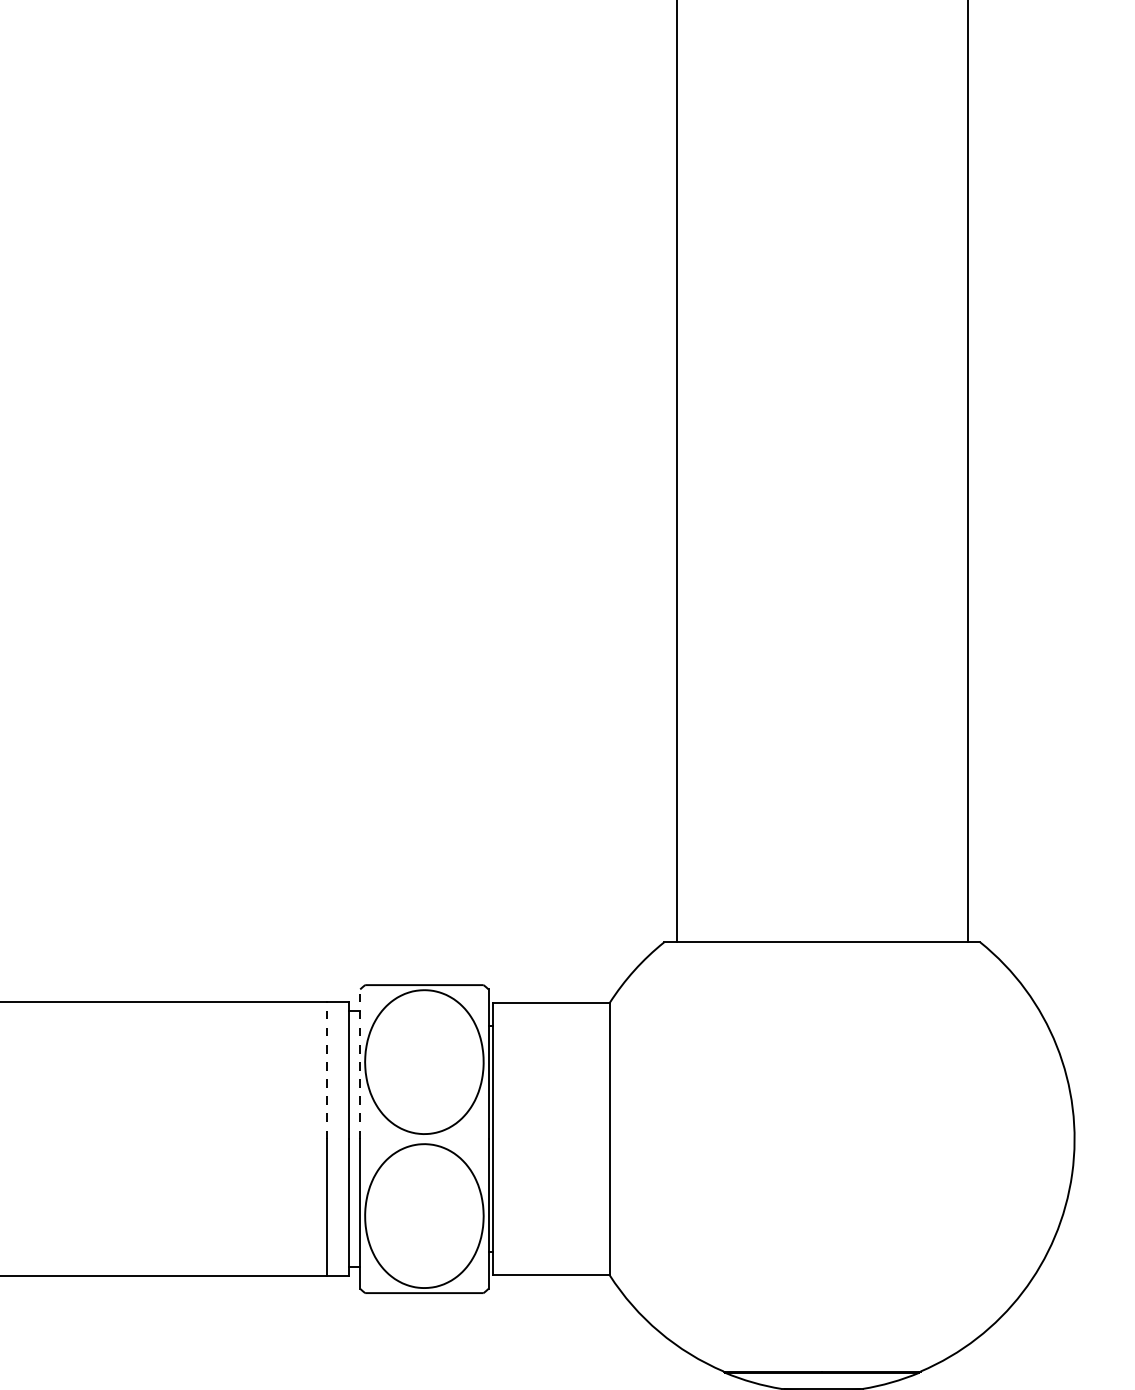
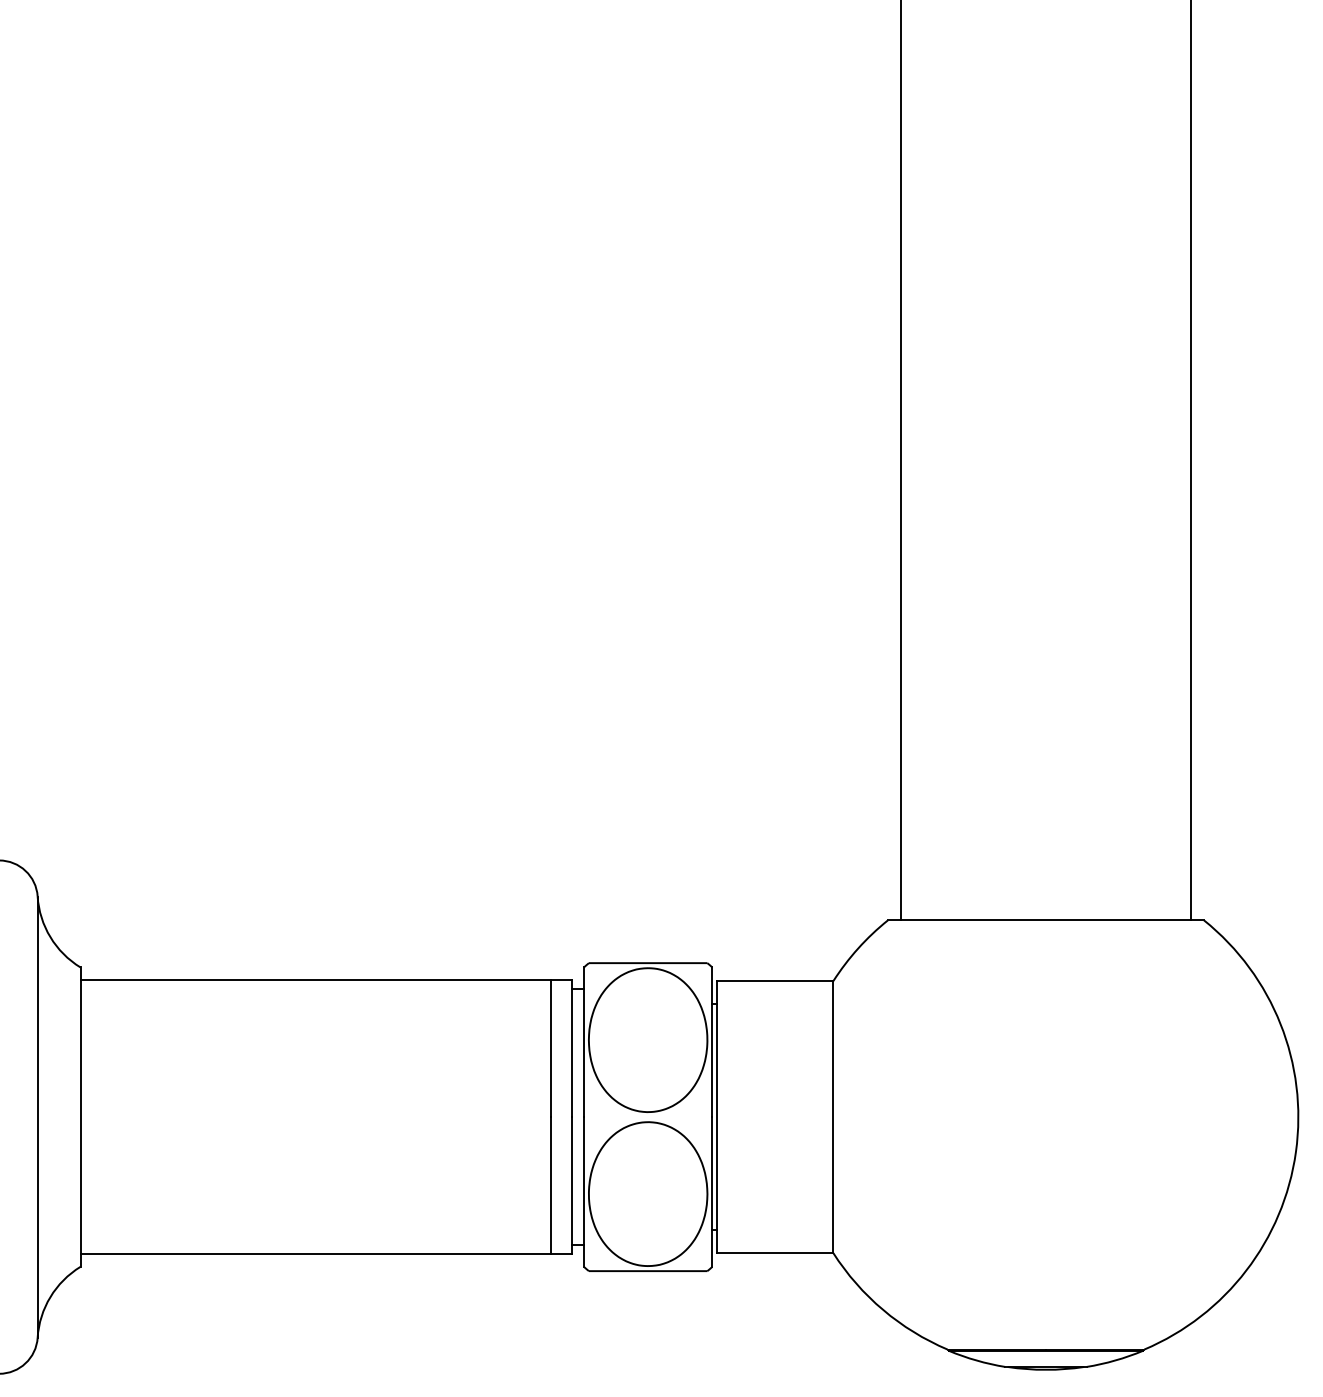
line: (360, 1064) -> (584, 1042), dashed -> solid
line: (327, 1070) -> (551, 1048), dashed -> solid

